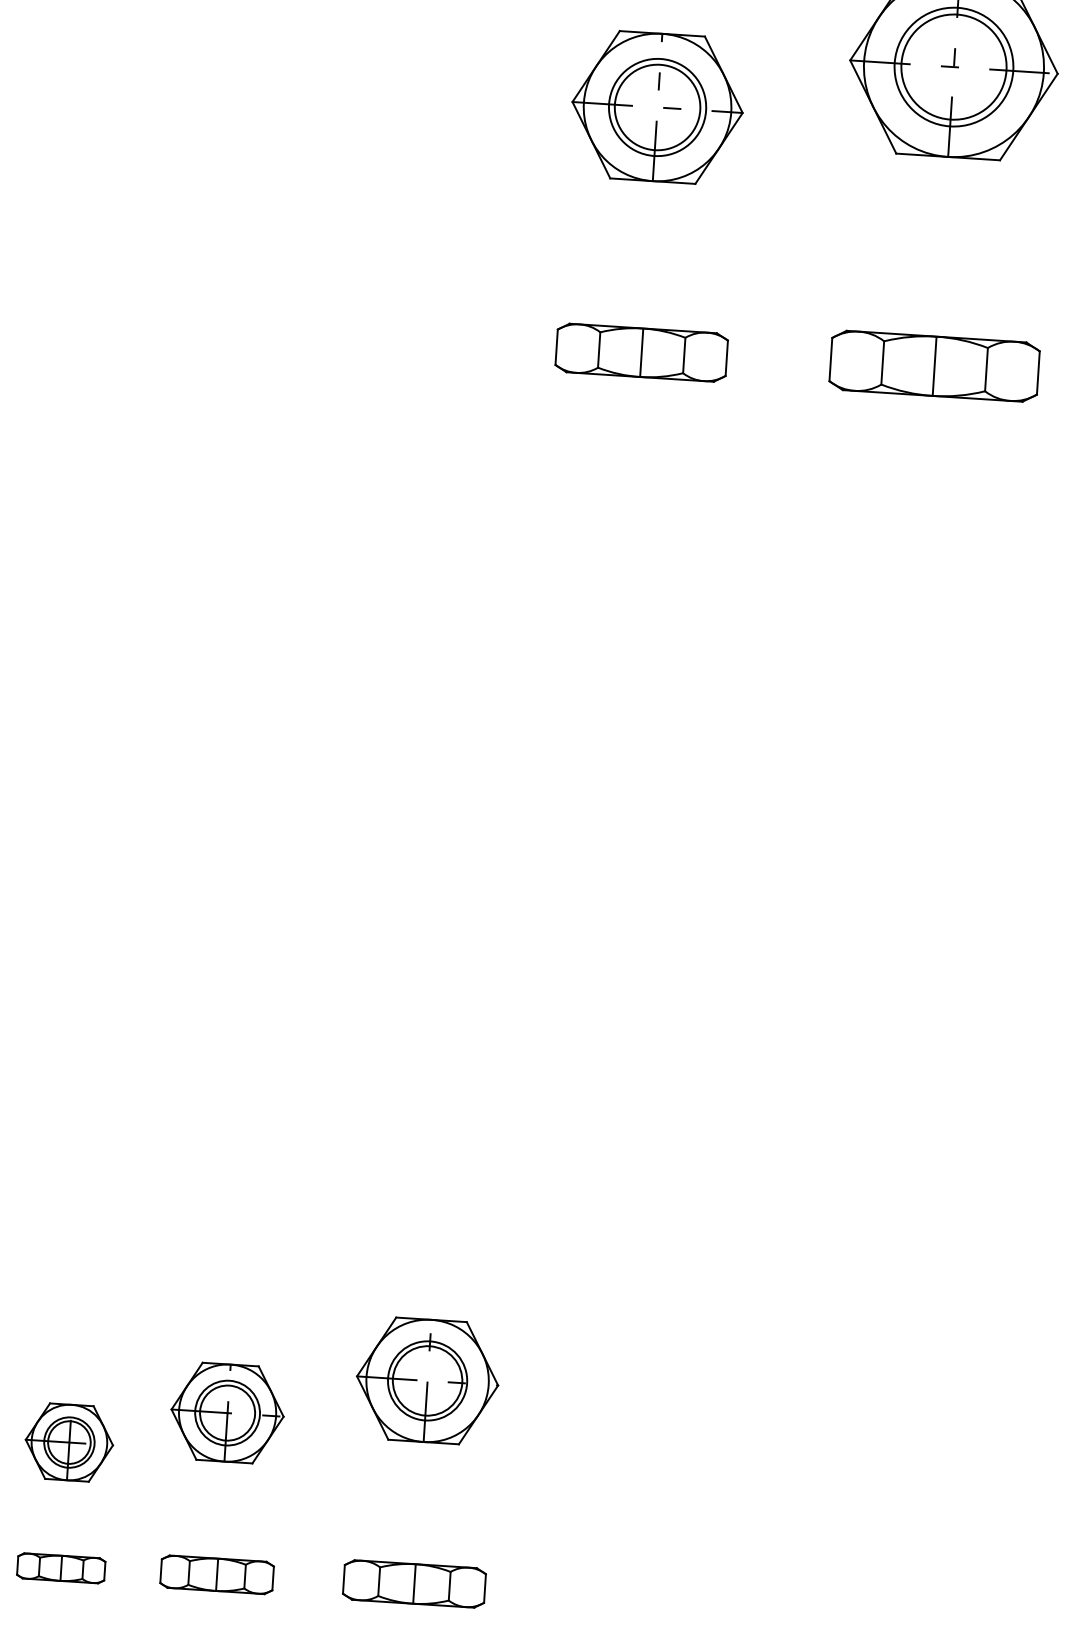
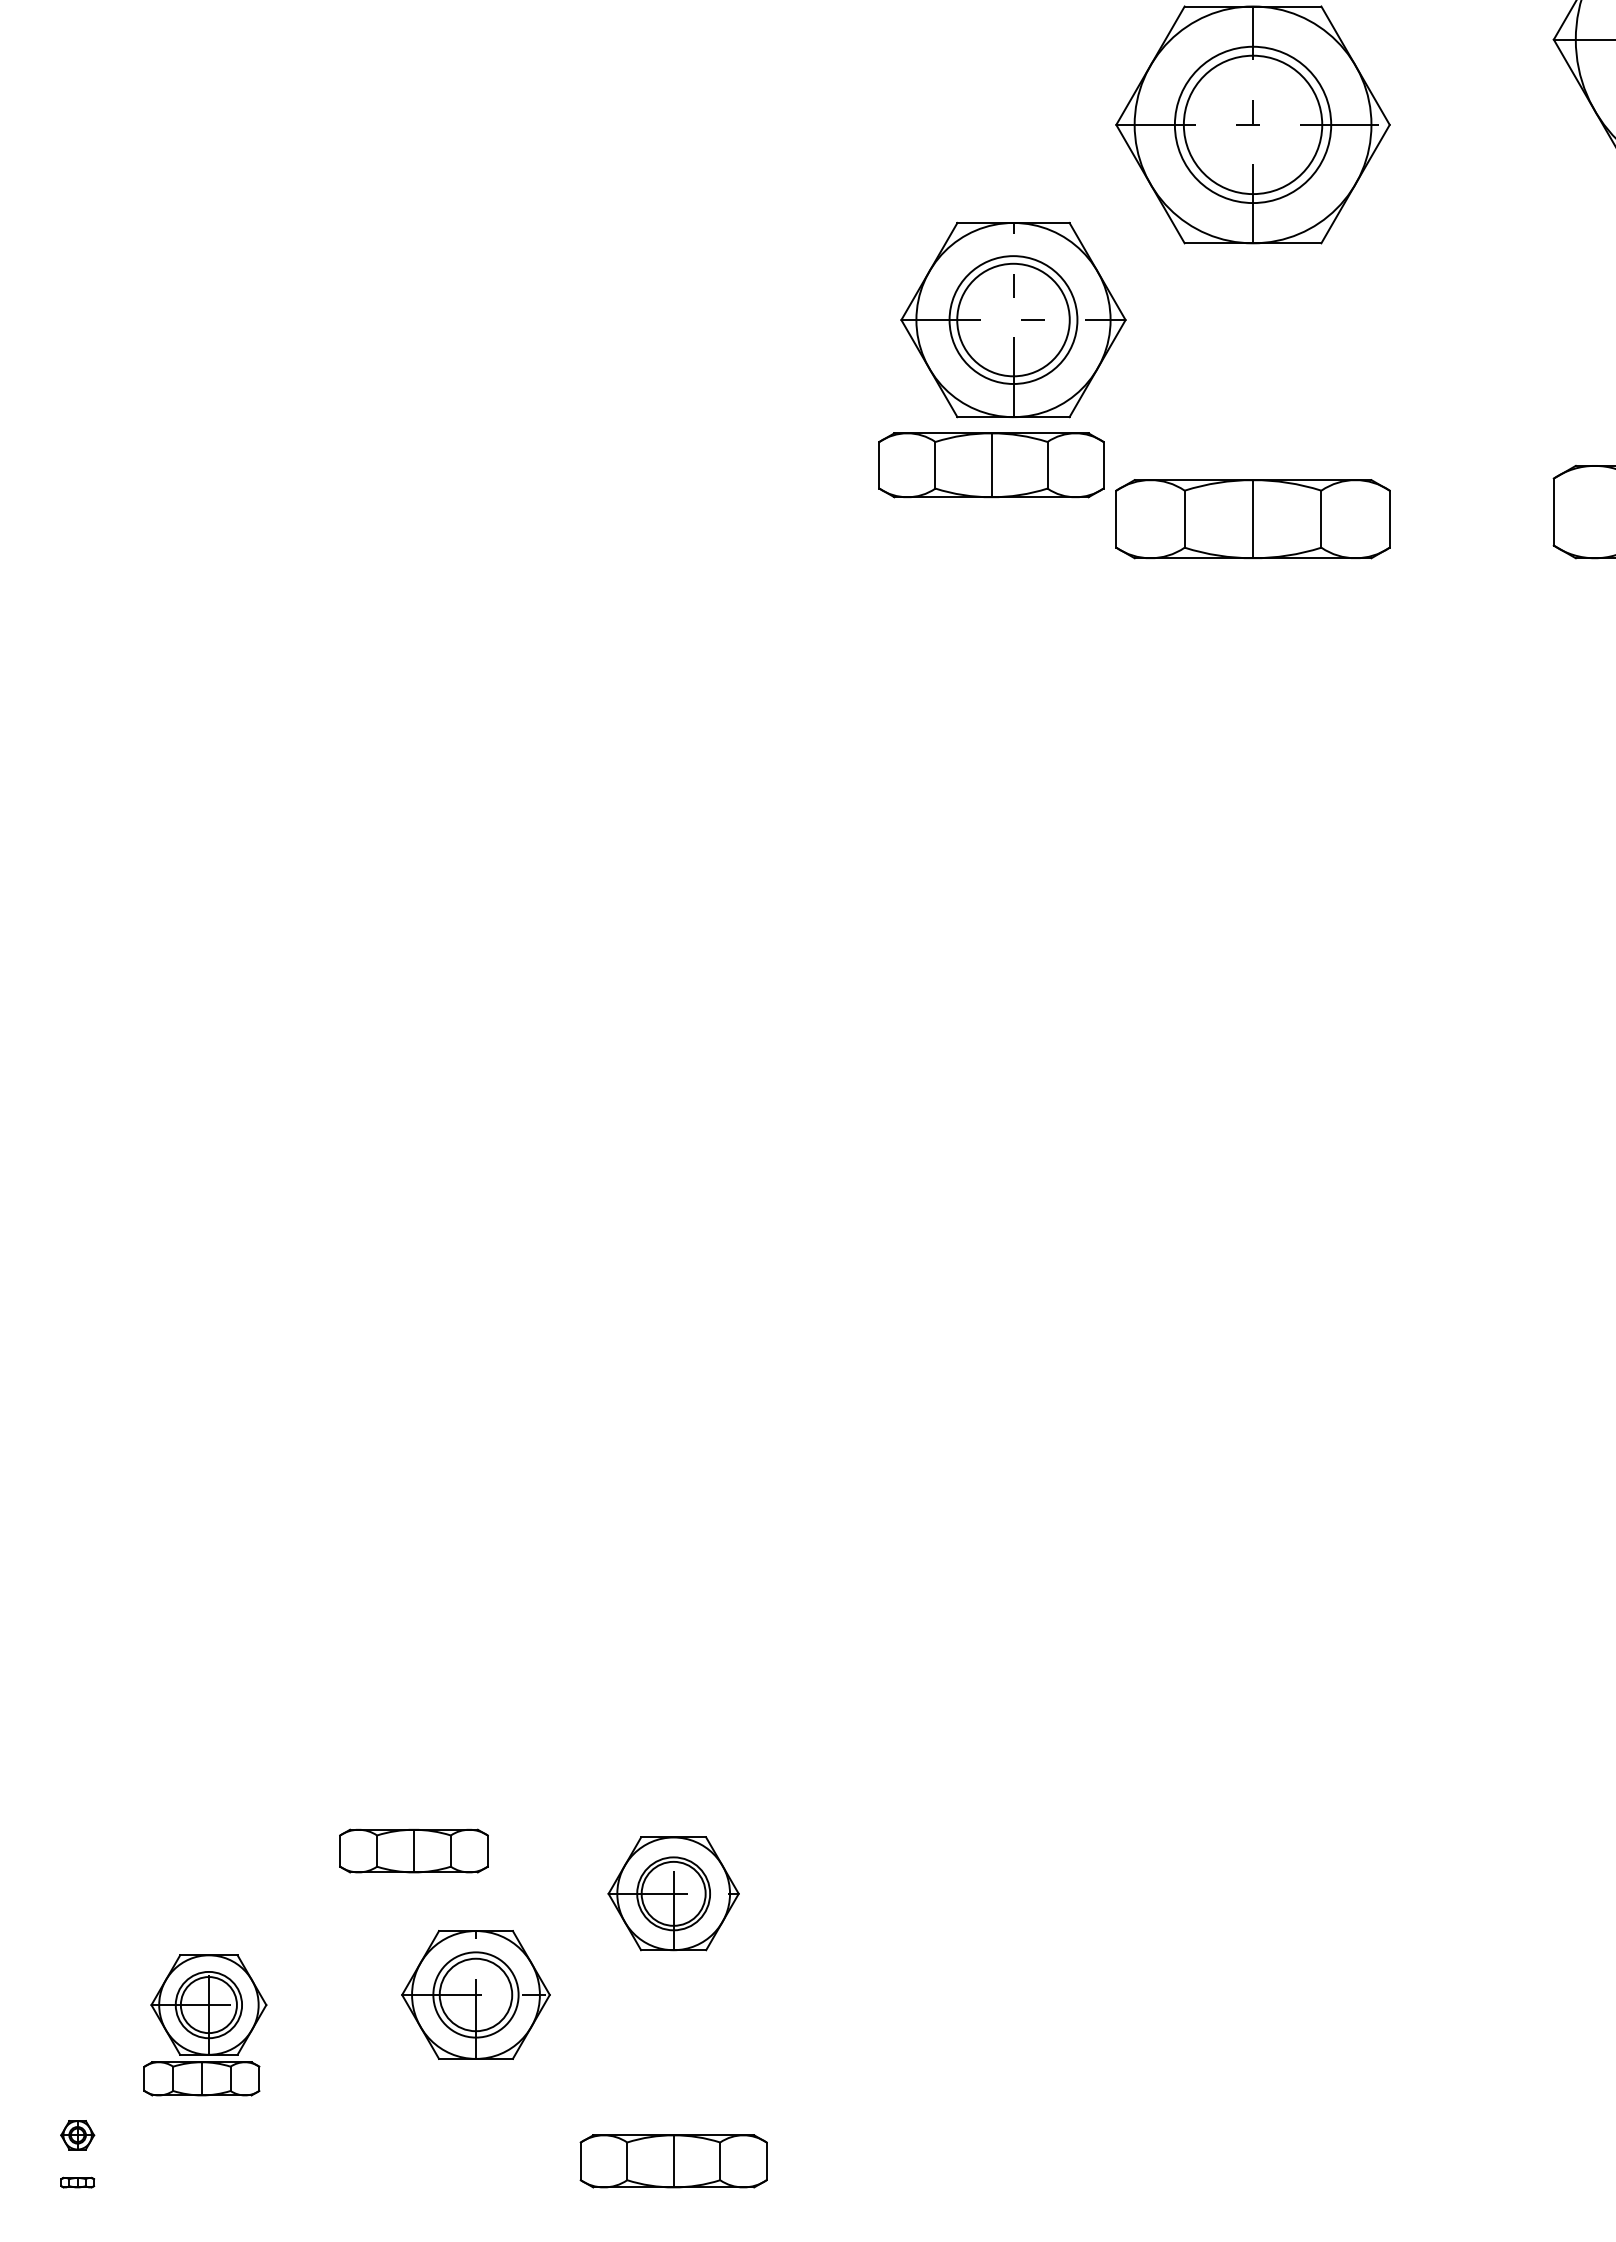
part: (657, 107) -> (1013, 319), moved
part: (641, 352) -> (991, 465), moved
part: (427, 1380) -> (673, 1893), size x0.7
part: (227, 1412) -> (475, 1994), moved
part: (60, 1568) -> (201, 2078), moved
part: (216, 1574) -> (413, 1850), moved

